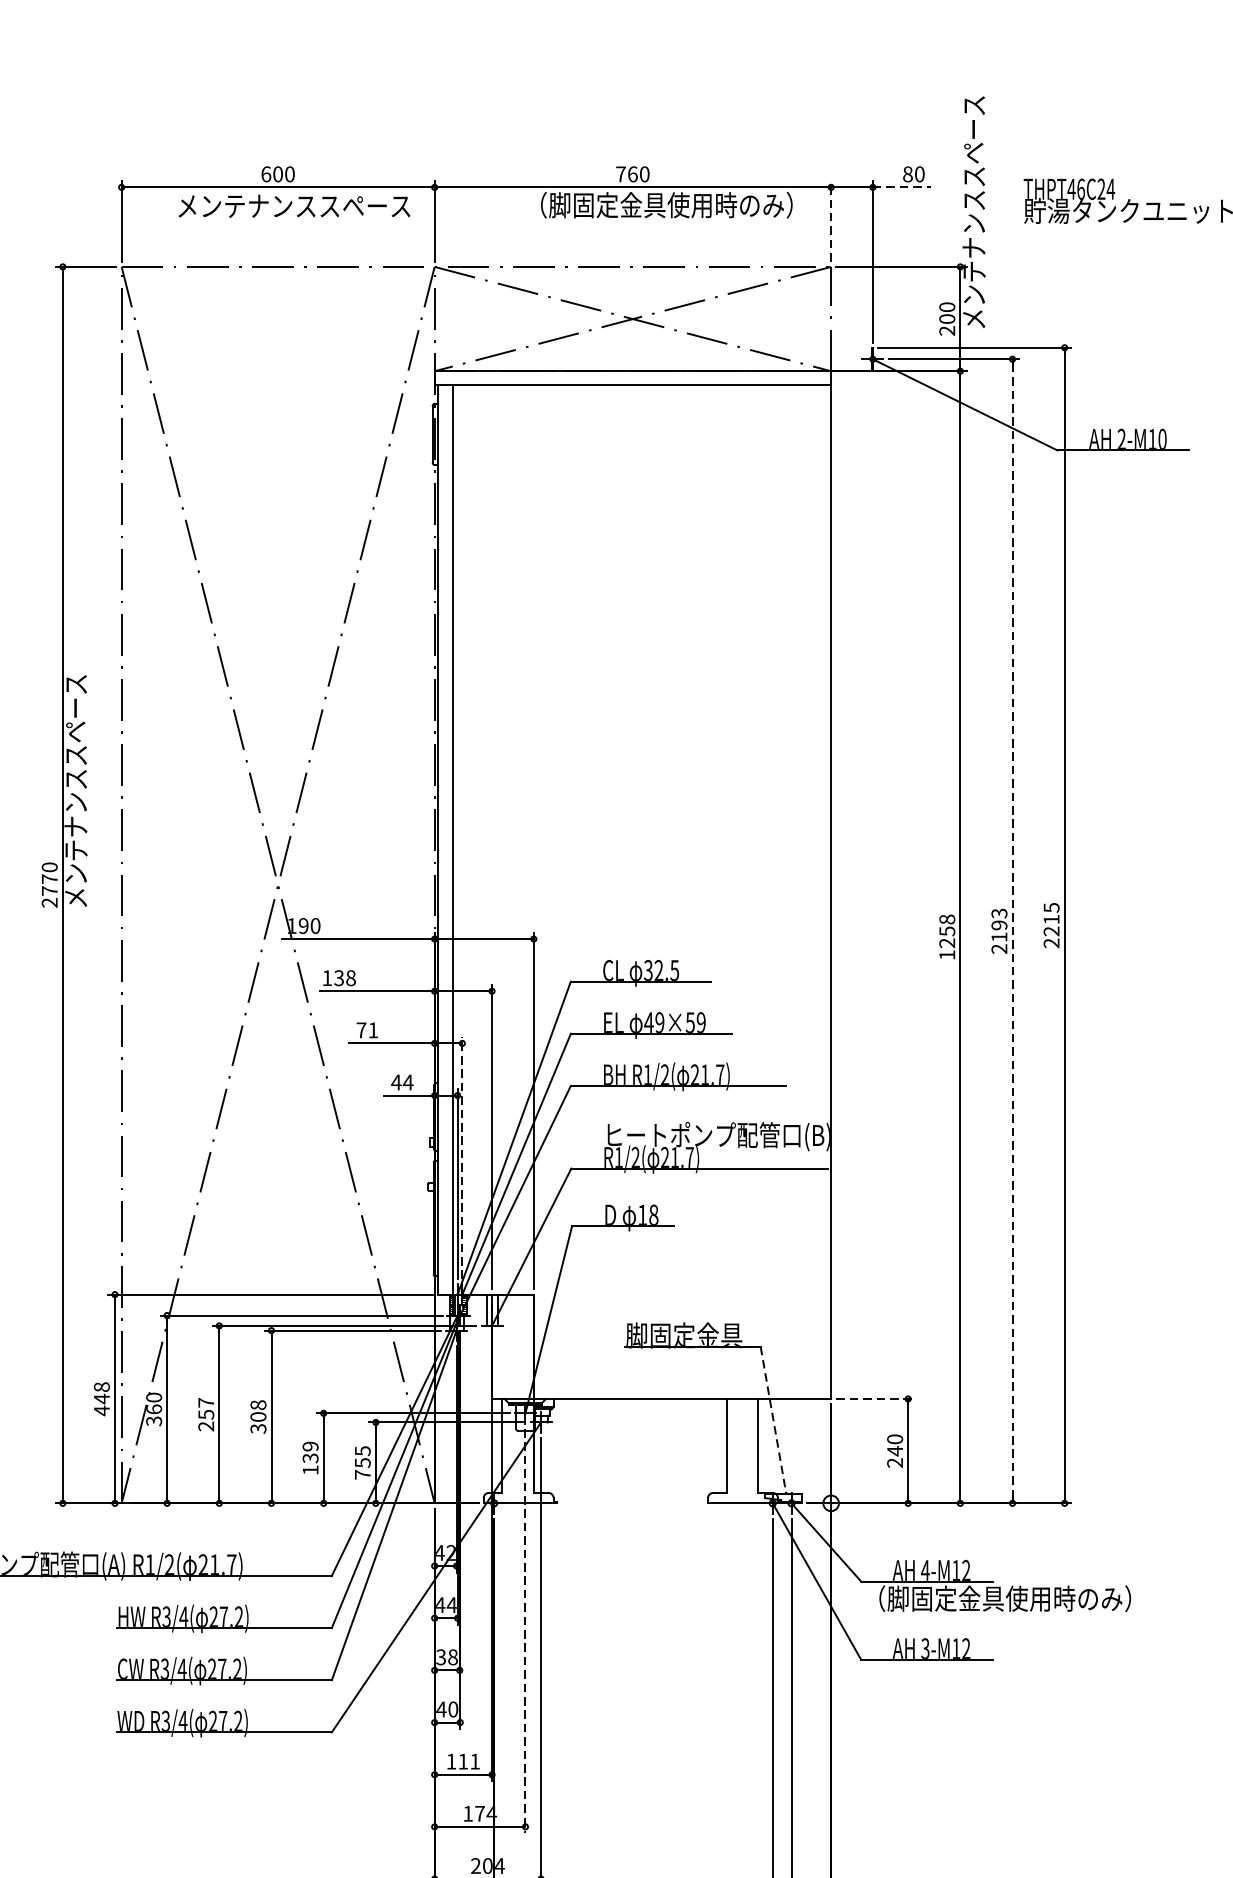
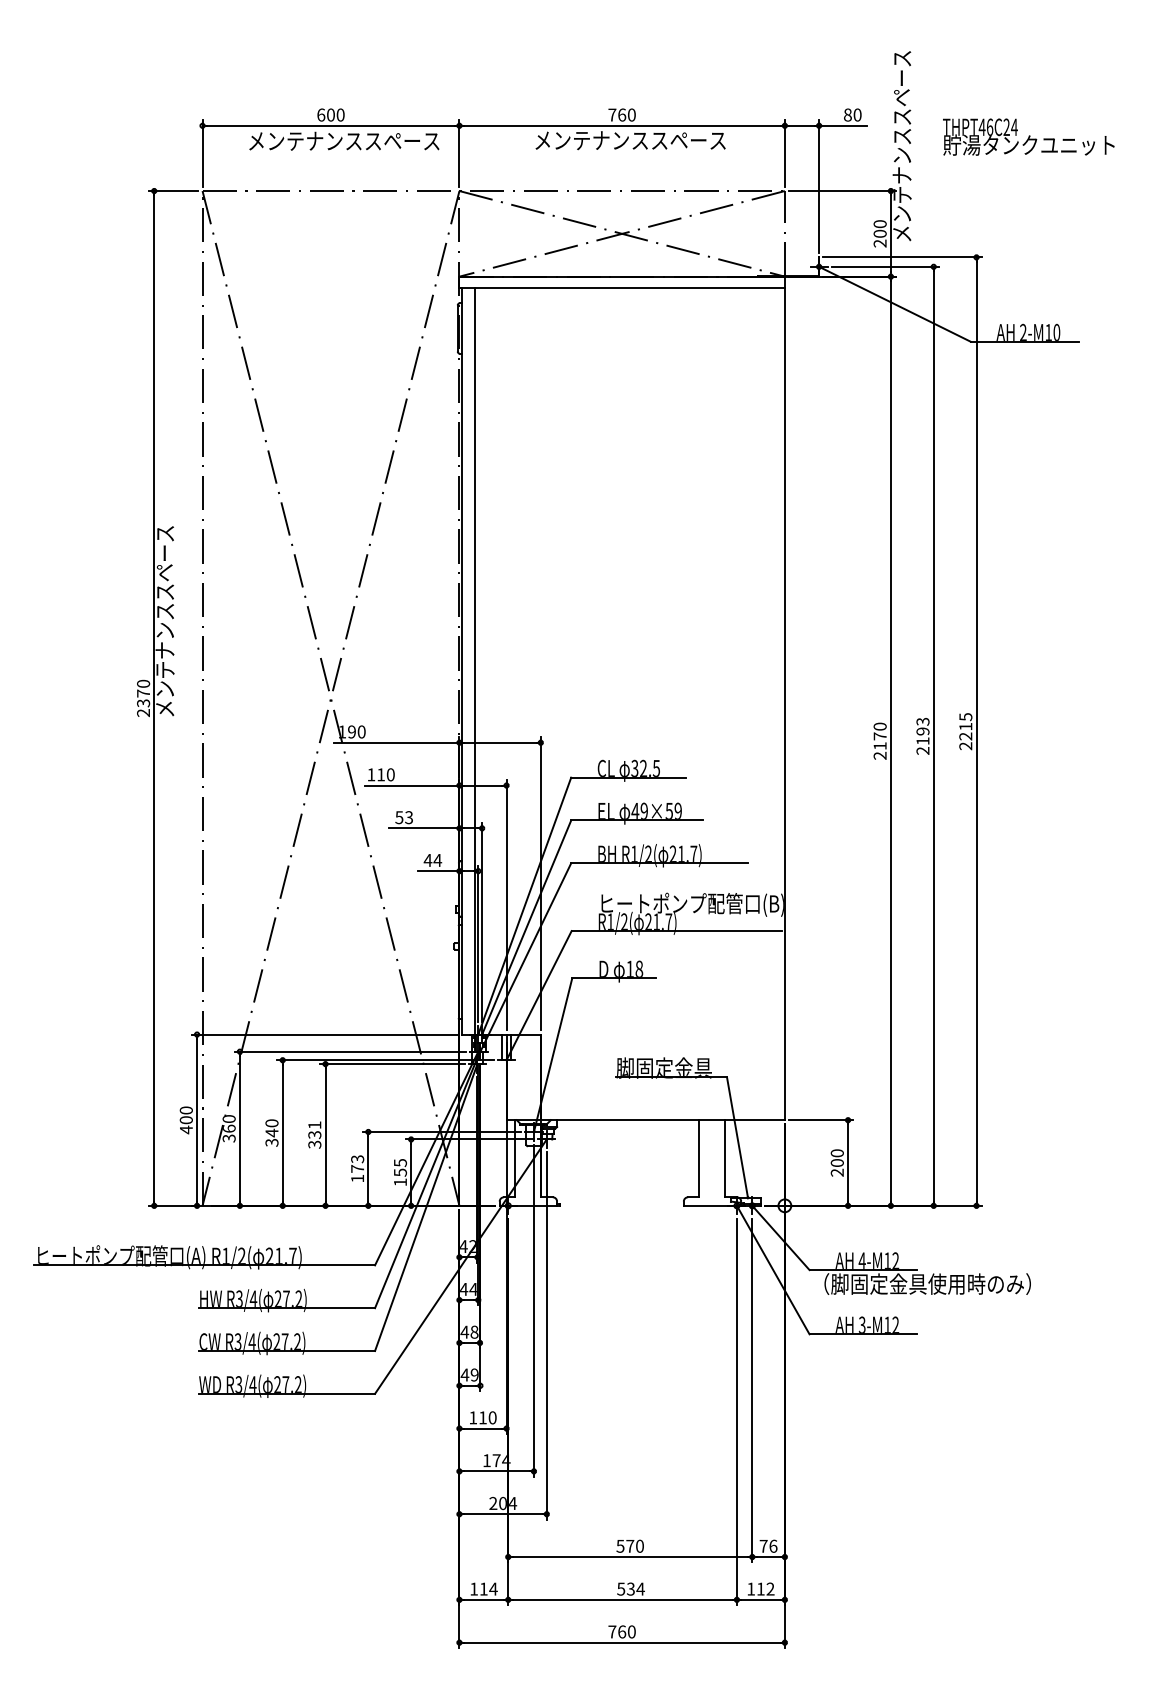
line: (901, 187) -> (842, 125), dashed -> solid
text: (660, 205) -> (644, 140), （脚固定金具使用時のみ） -> メンテナンススペース
line: (830, 221) -> (784, 153), dashed -> solid
text: (49, 891) -> (143, 703), 2770 -> 2370
line: (1012, 930) -> (933, 735), dashed -> solid
text: (946, 936) -> (879, 740), 1258 -> 2170
text: (344, 977) -> (385, 774), 138 -> 110
text: (366, 1030) -> (403, 817), 71 -> 53
line: (462, 1156) -> (482, 921), dashed -> solid
text: (100, 1393) -> (185, 1115), 448 -> 400
line: (875, 1399) -> (821, 1120), dashed -> solid
text: (258, 1411) -> (314, 1130), 308 -> 331
text: (205, 1413) -> (271, 1132), 257 -> 340
line: (773, 1421) -> (737, 1138), dashed -> solid
text: (894, 1450) -> (836, 1162), 240 -> 200
text: (310, 1451) -> (357, 1163), 139 -> 173
text: (362, 1474) -> (400, 1182), 755 -> 155
line: (524, 1630) -> (533, 1310), dashed -> solid
text: (440, 1656) -> (464, 1331), 38 -> 48
text: (453, 1708) -> (474, 1374), 40 -> 49
text: (474, 1761) -> (492, 1417), 111 -> 110

